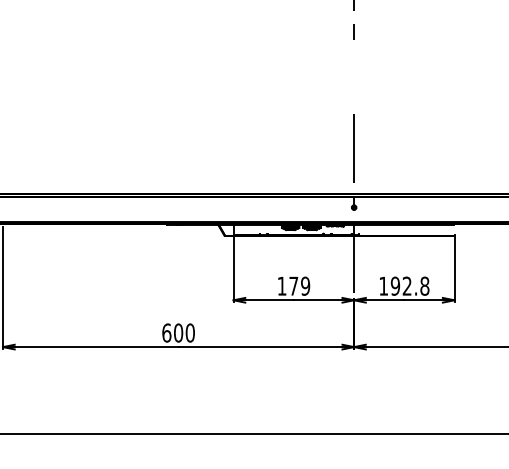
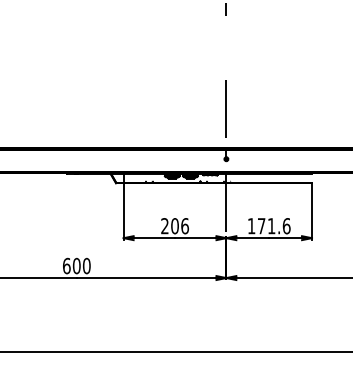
text: (293, 285) -> (174, 225), 179 -> 206
text: (409, 285) -> (273, 225), 192.8 -> 171.6

